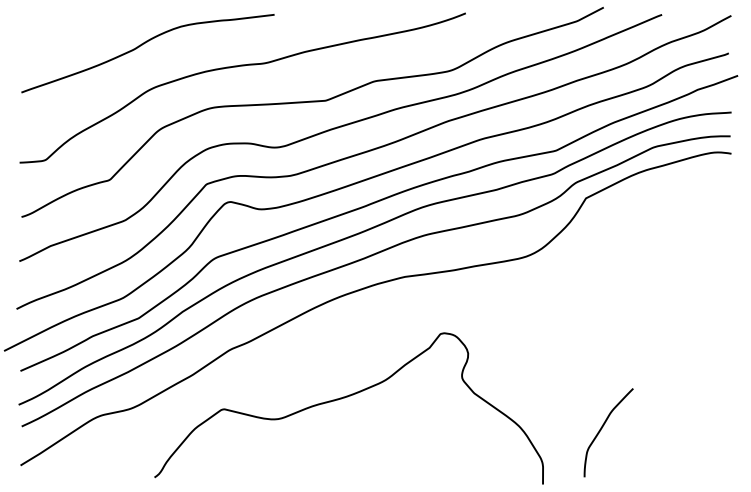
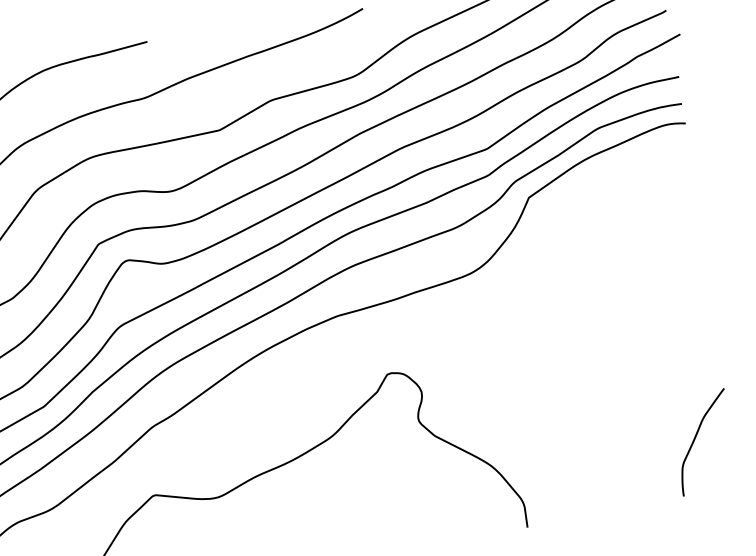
curve: (602, 428) -> (696, 438), moved

